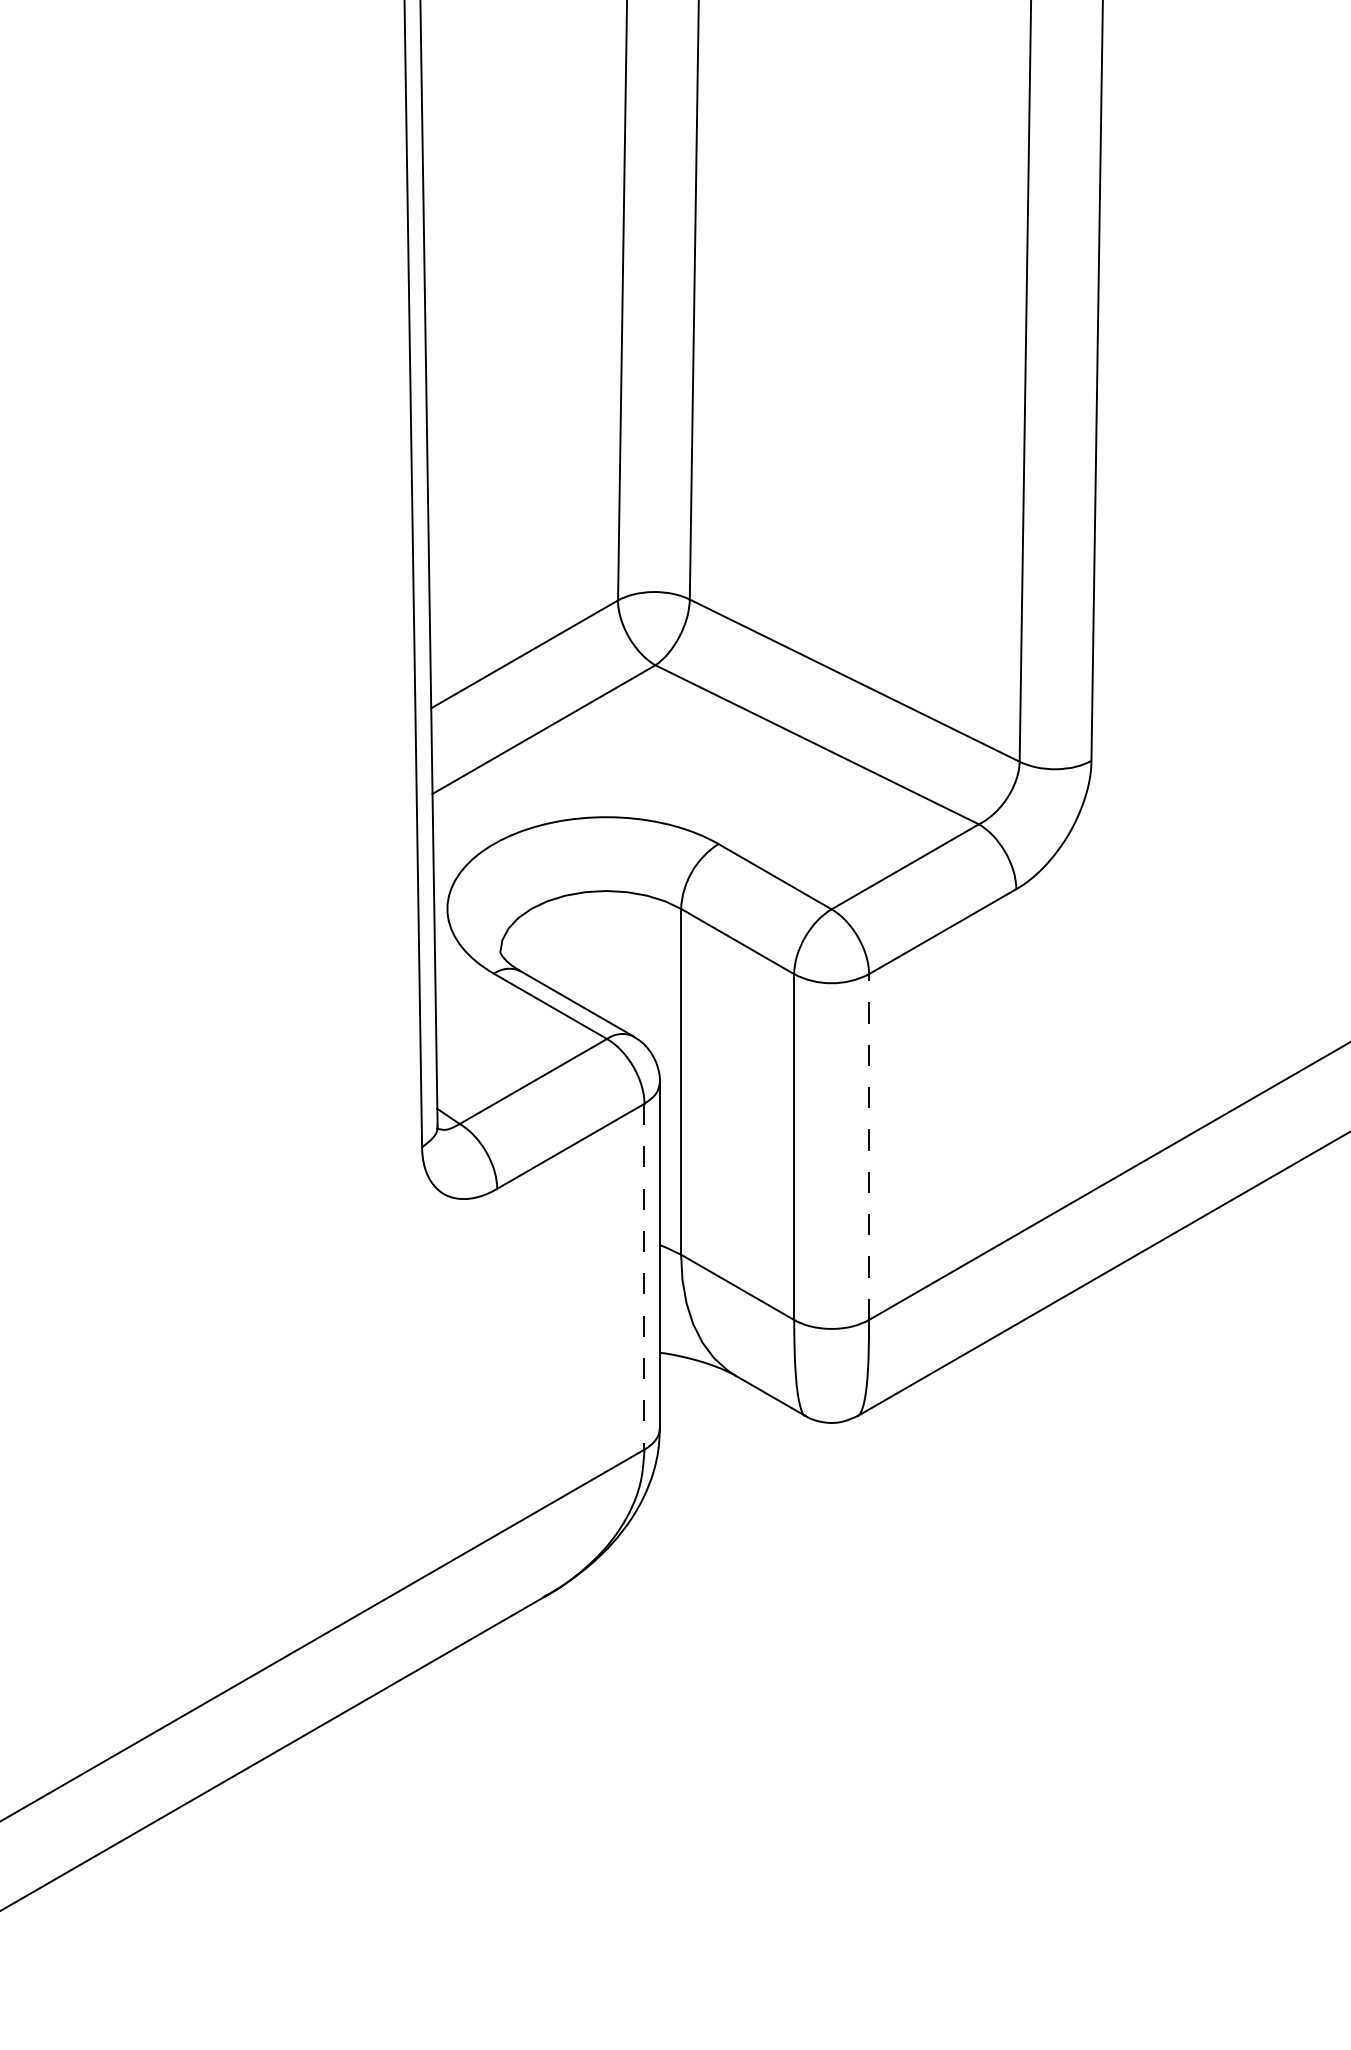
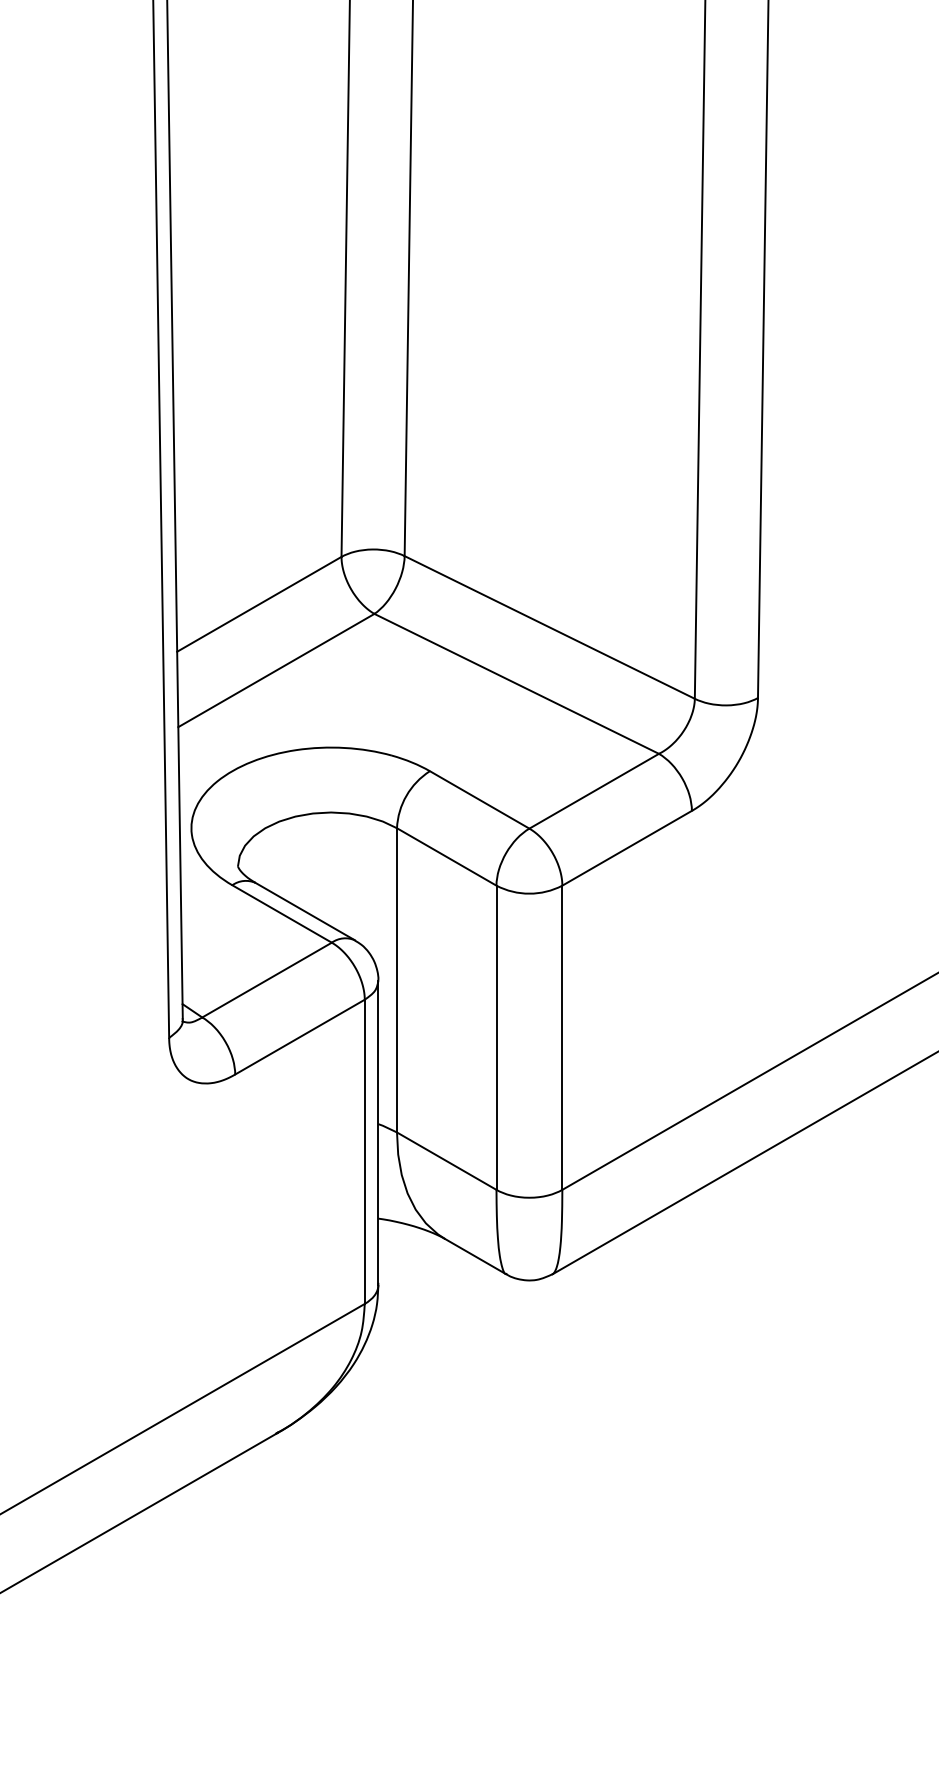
line: (869, 1147) -> (562, 1038), dashed -> solid
line: (644, 1276) -> (364, 1151), dashed -> solid

